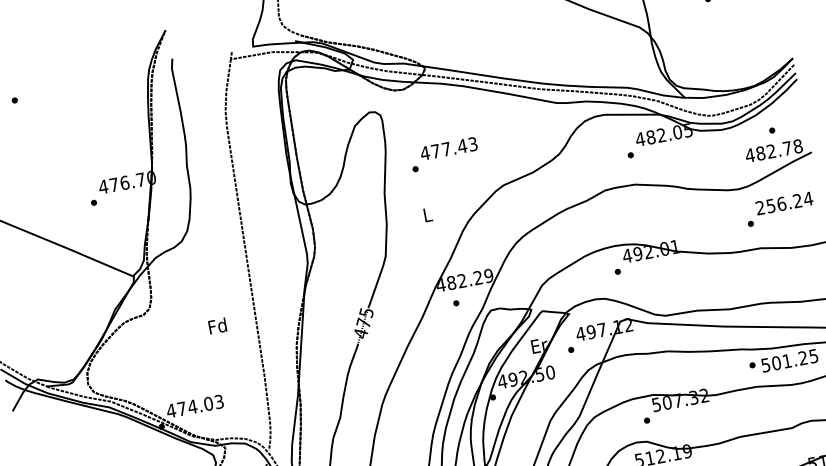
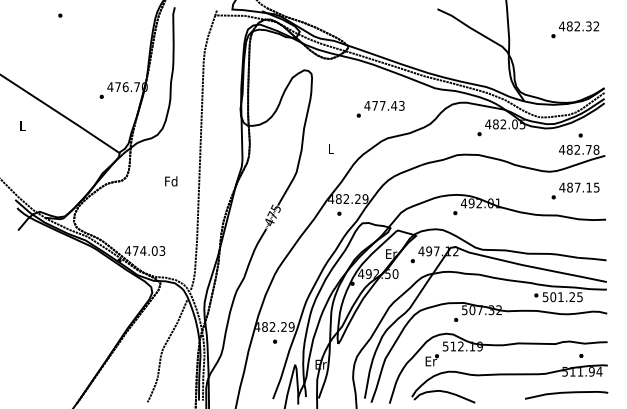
text: (444, 153) -> (380, 108), moved
text: (784, 203) -> (579, 187), 256.24 -> 487.15
text: (218, 326) -> (171, 181), moved

